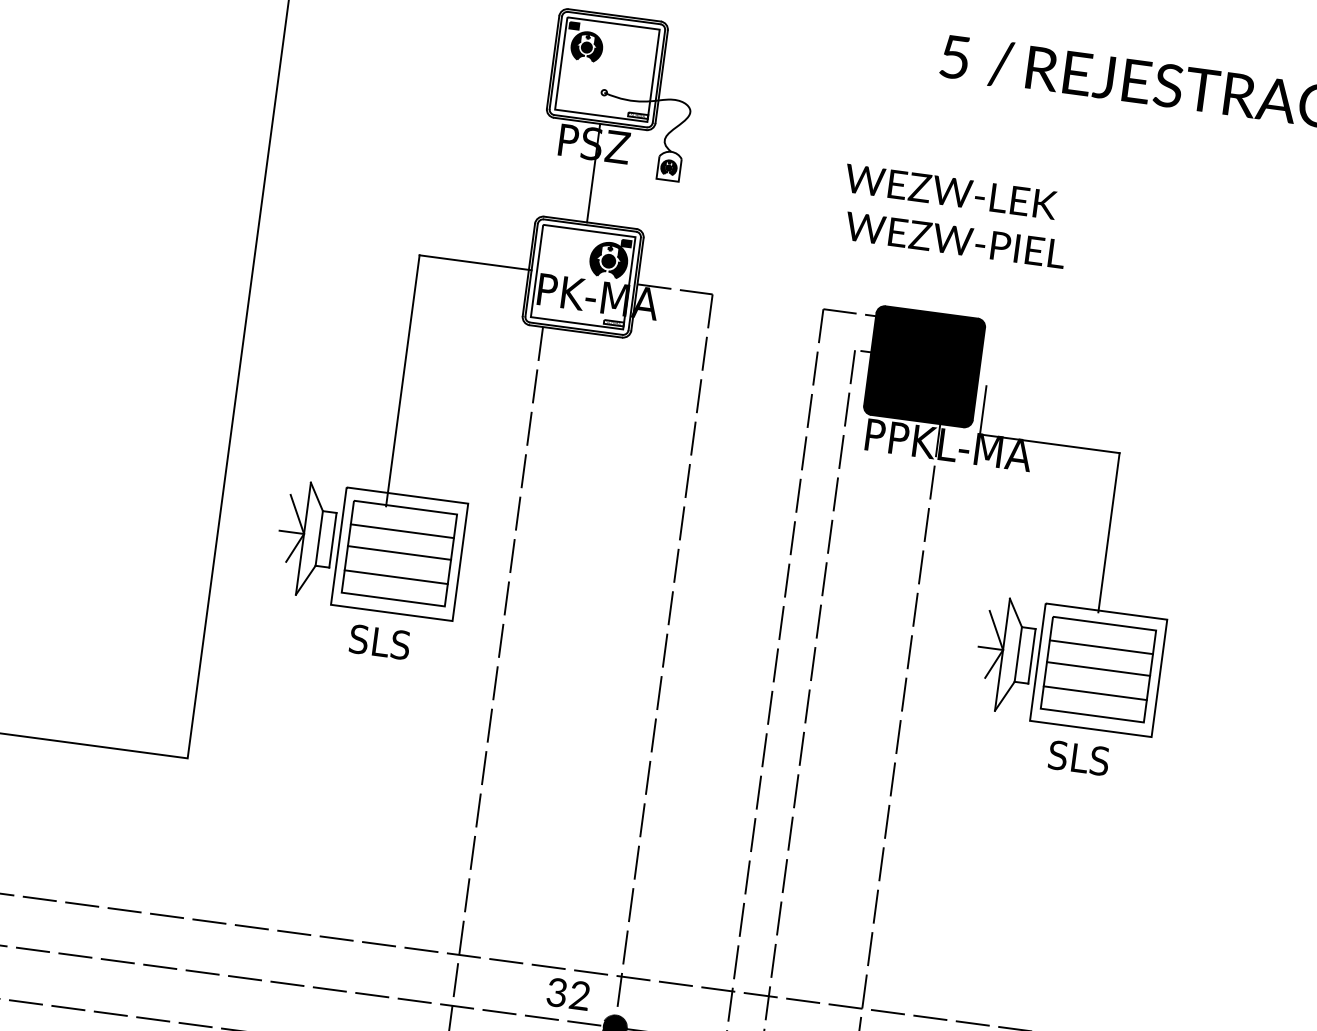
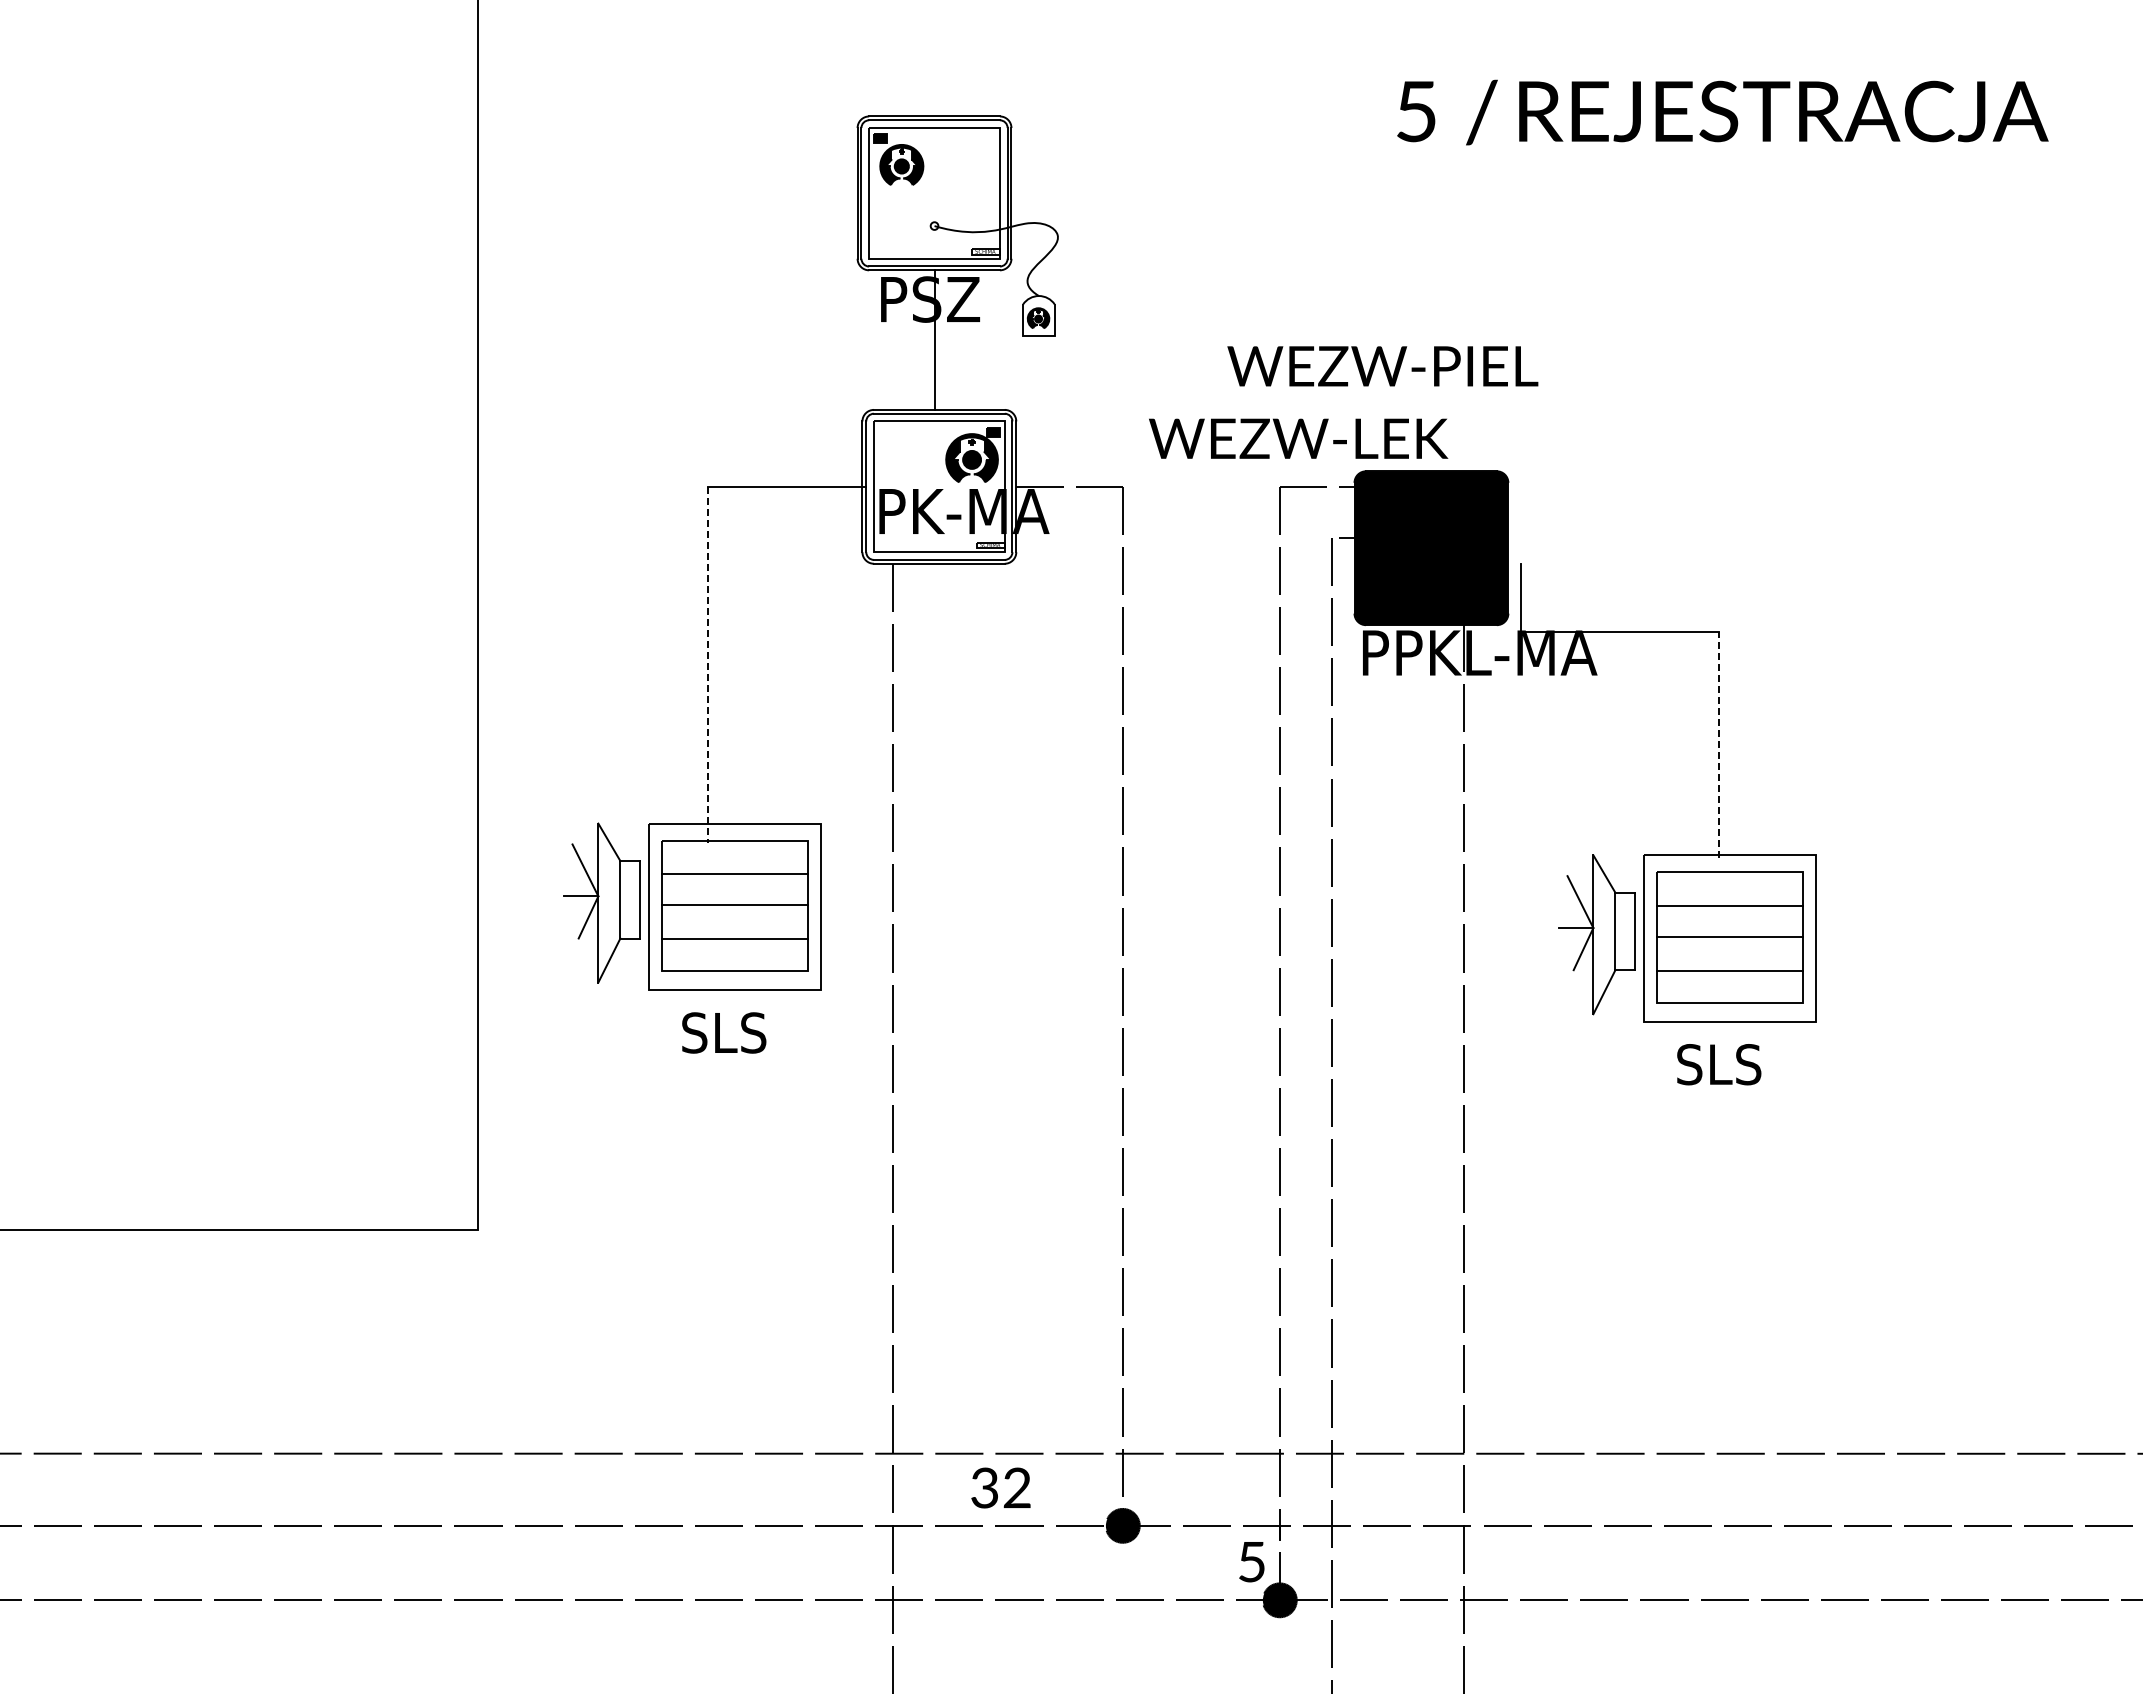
text: (950, 191) -> (1298, 438), moved
text: (955, 240) -> (1382, 366), moved
line: (402, 380) -> (707, 664), solid -> dashed
line: (1109, 533) -> (1719, 745), solid -> dashed
text: (568, 993) -> (1000, 1487), moved

